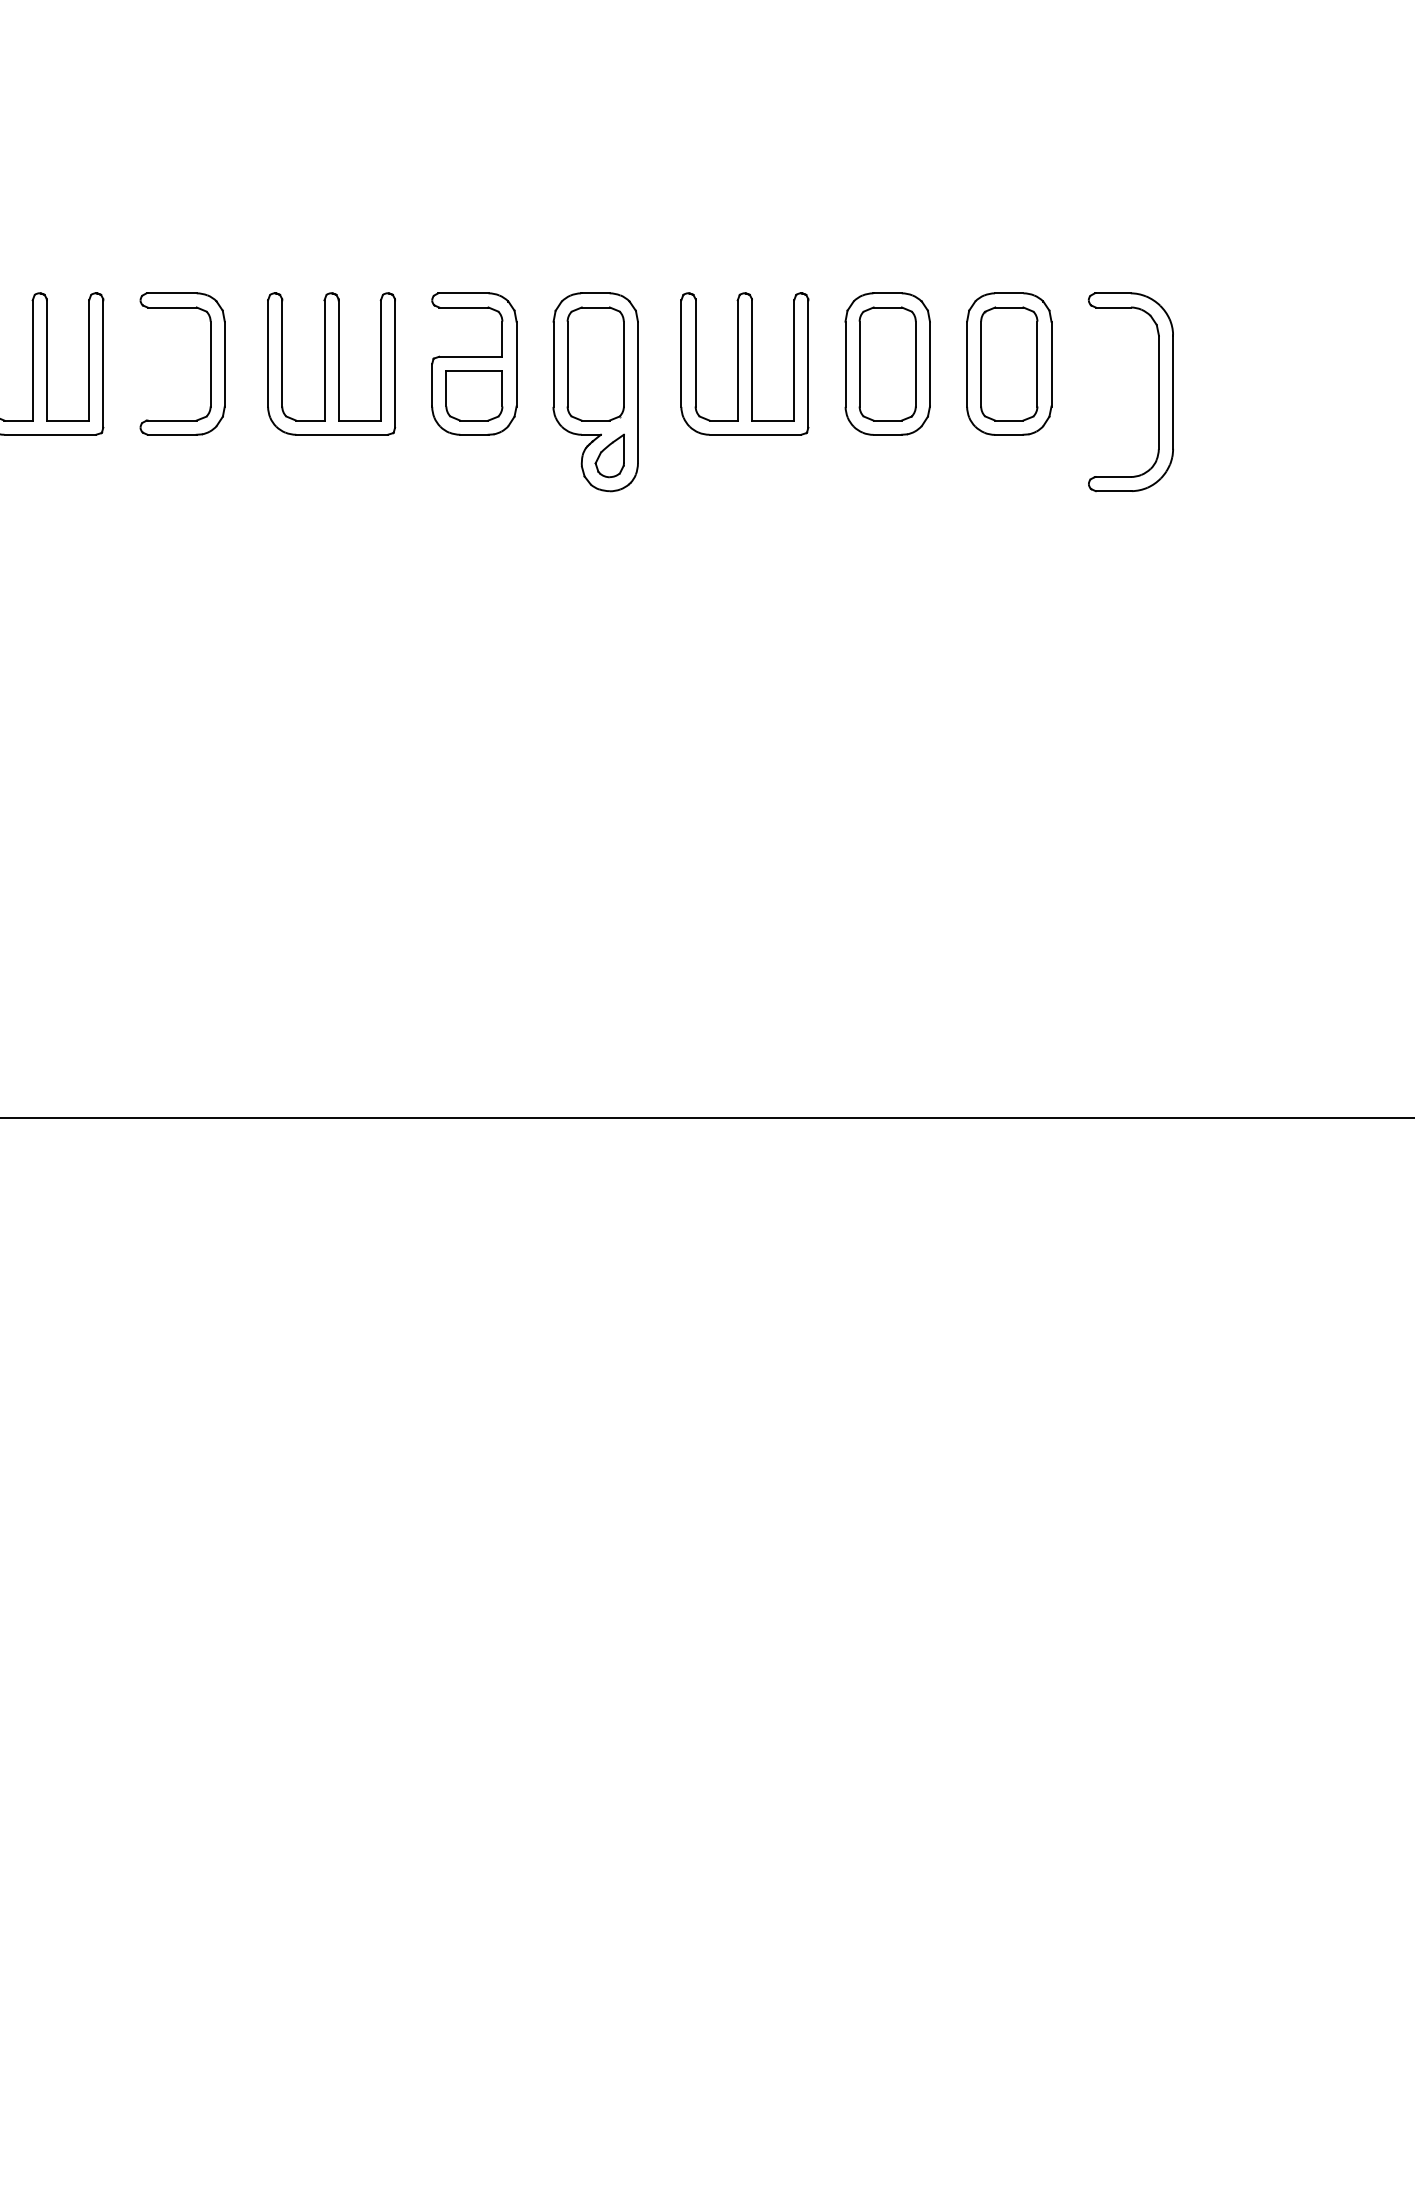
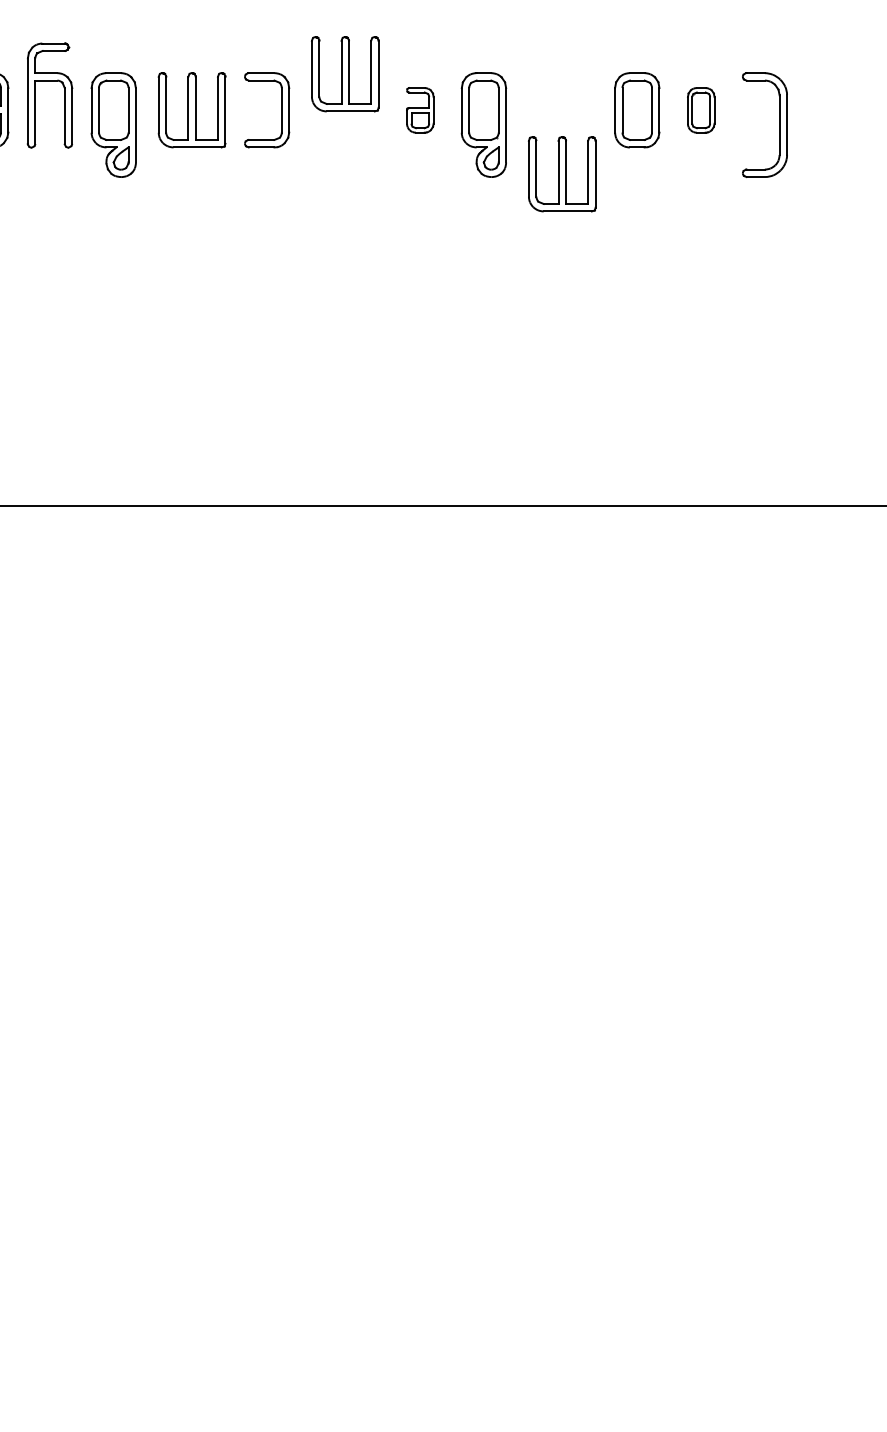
part: (332, 364) -> (345, 74), moved
part: (474, 364) -> (420, 110), size x0.6
part: (745, 364) -> (562, 174), moved
part: (1010, 364) -> (701, 110), size x0.6

